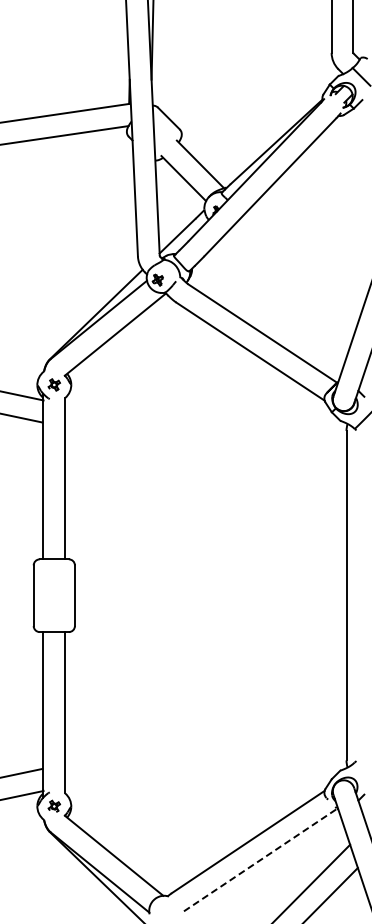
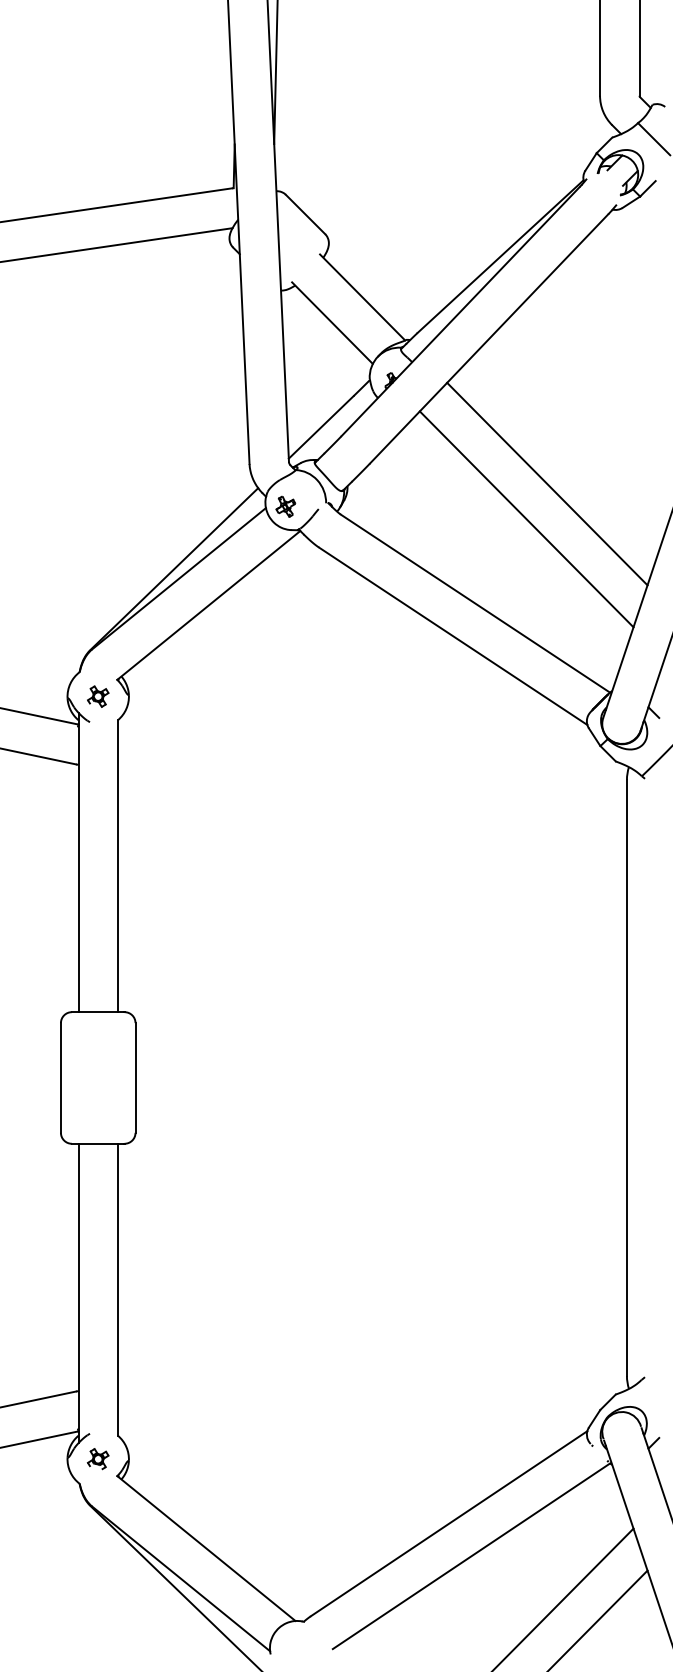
line: (302, 267) -> (547, 484), added
line: (291, 286) -> (527, 518), added
line: (261, 859) -> (473, 1555), dashed -> solid

